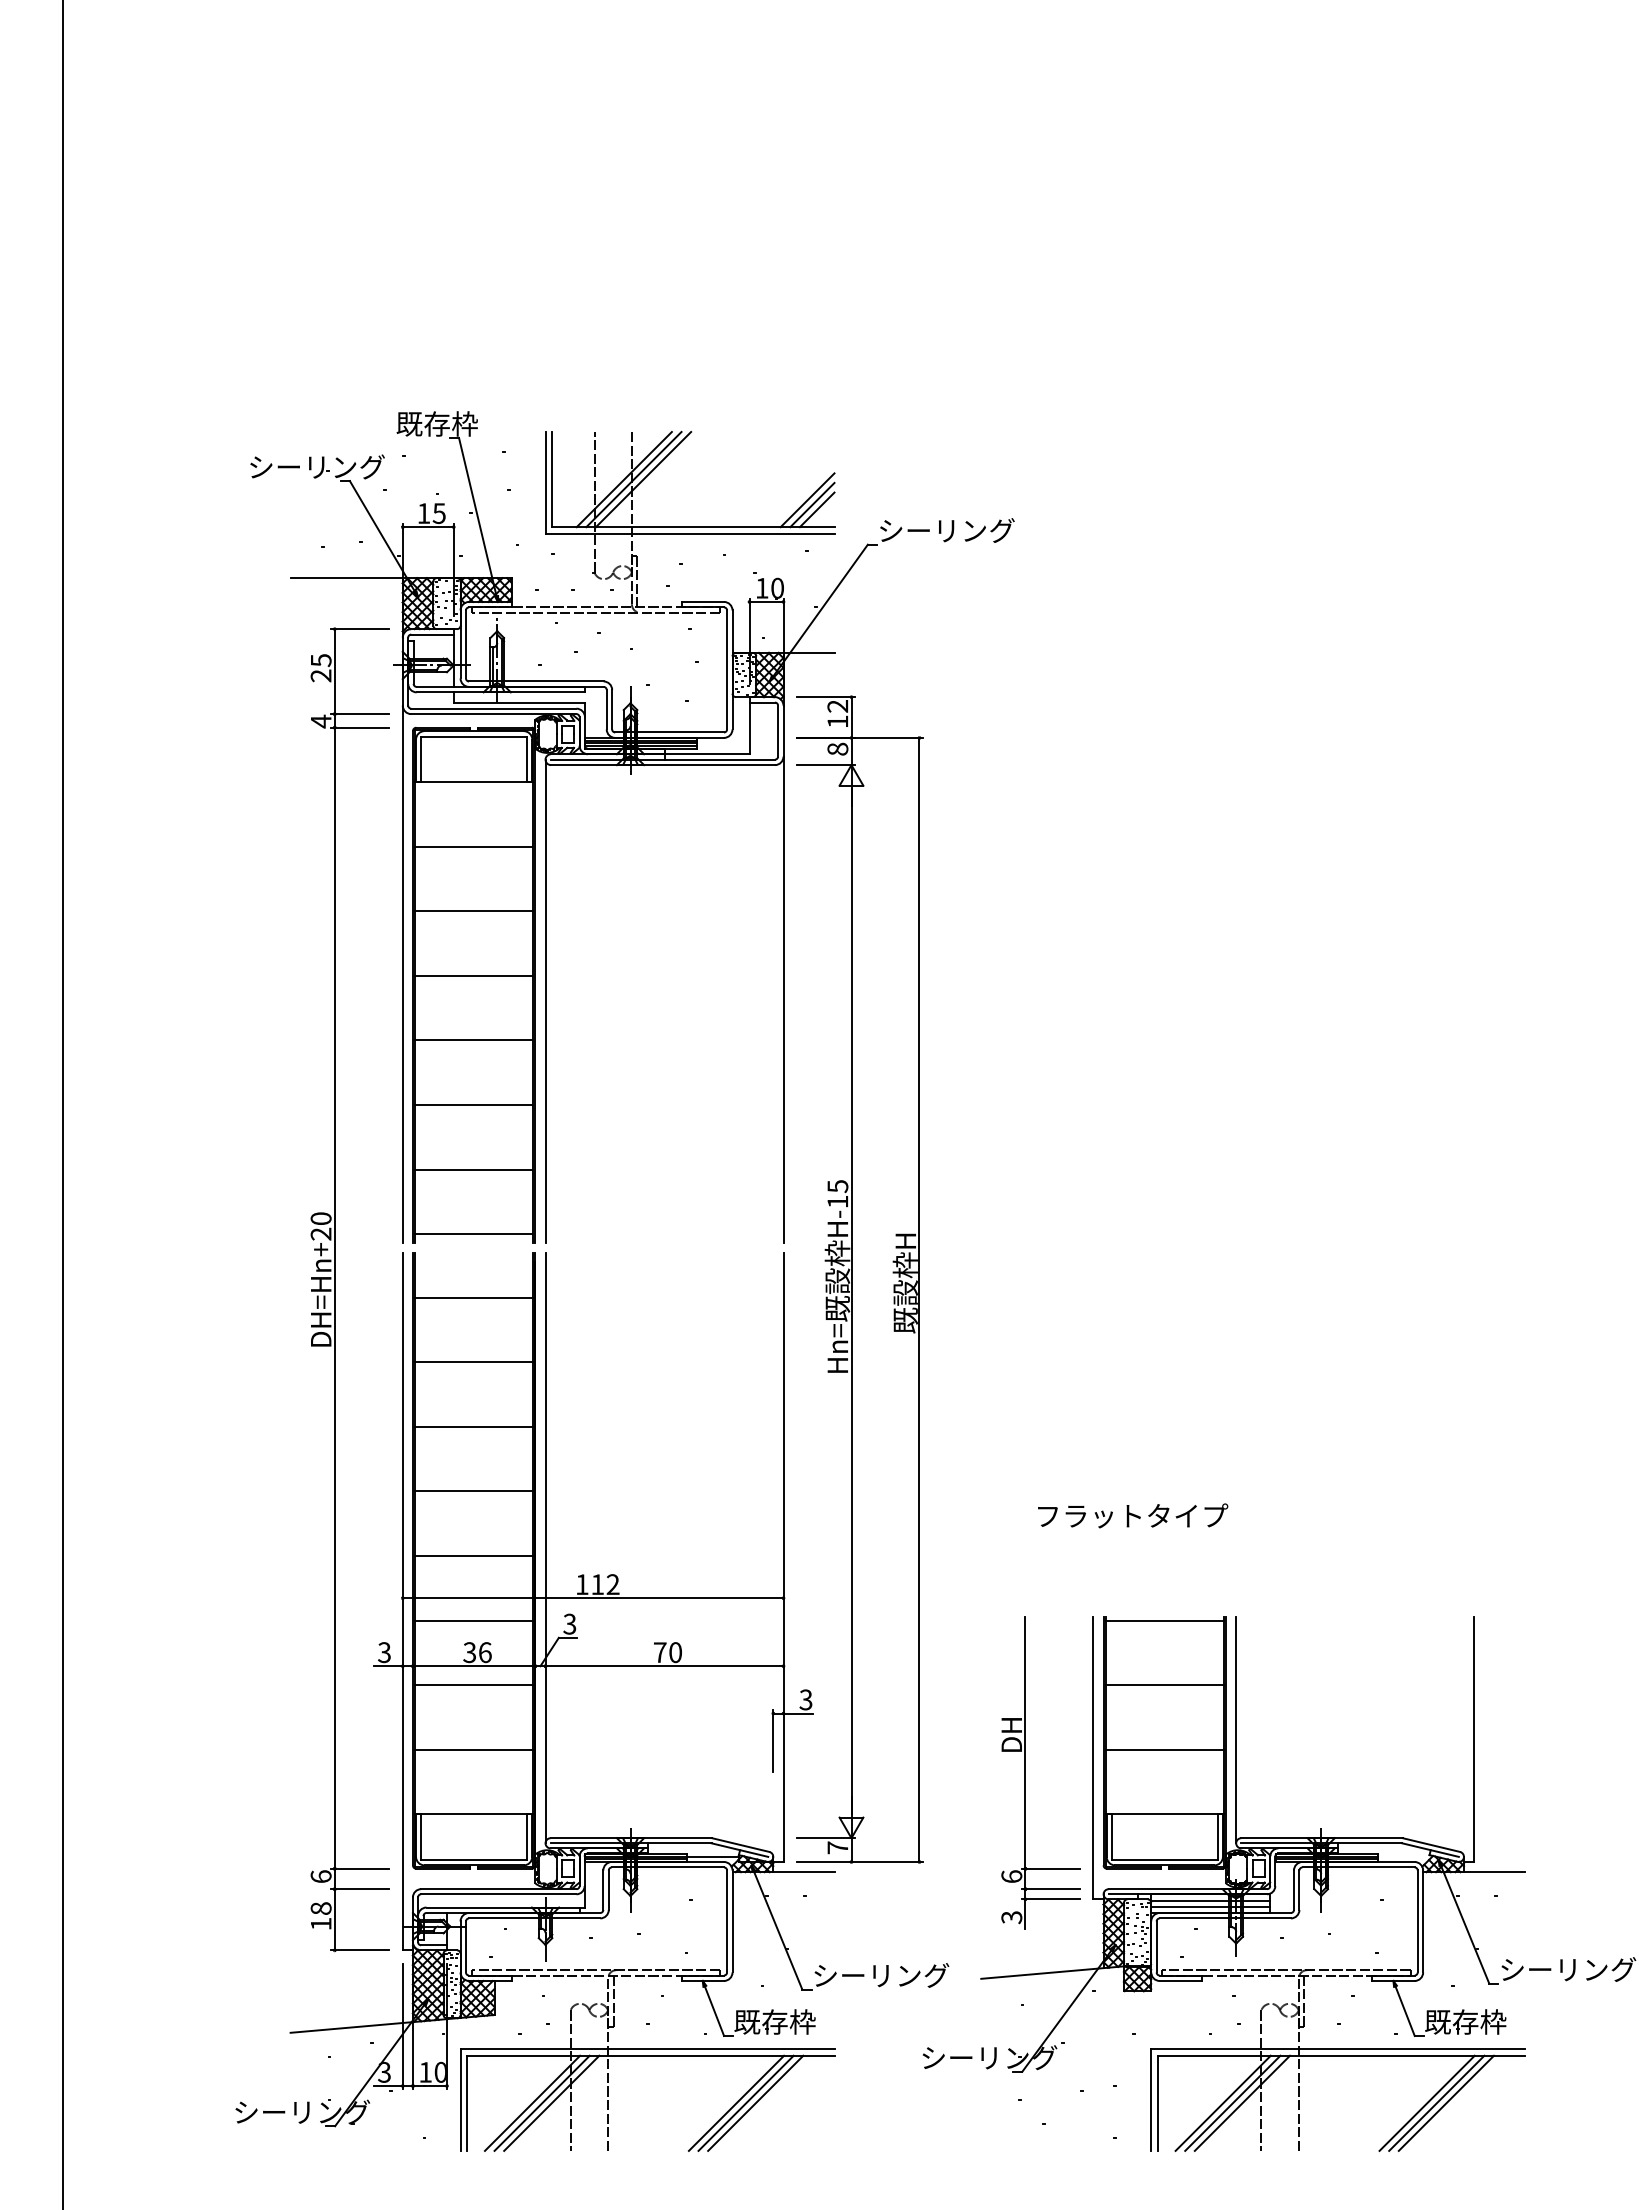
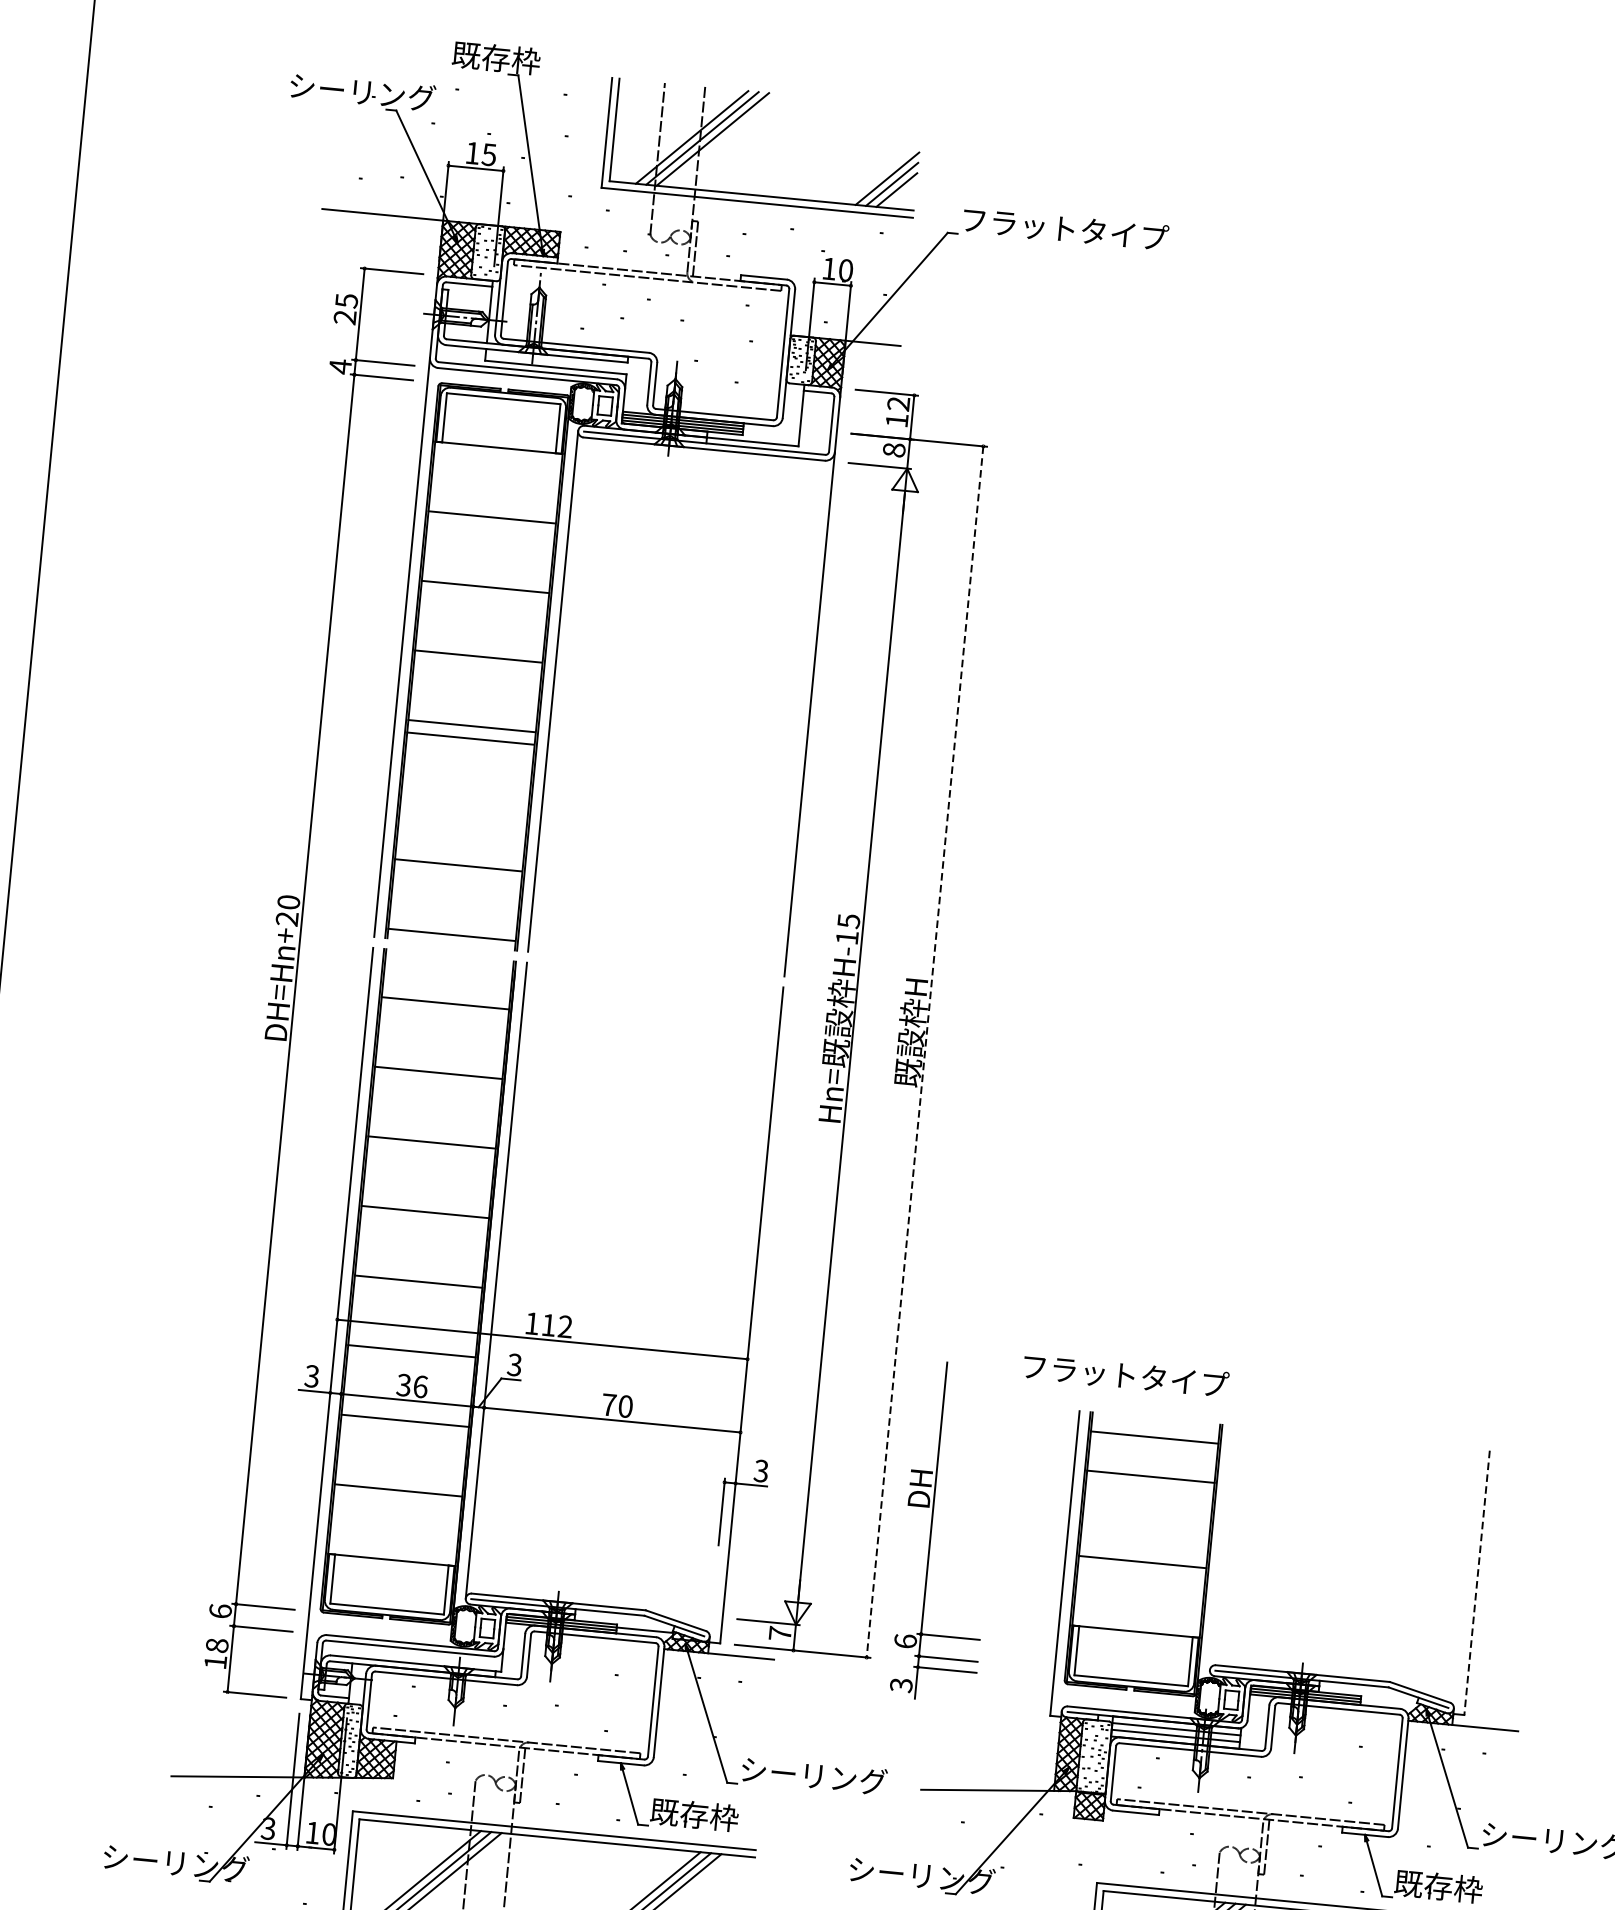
text: (975, 530) -> (1065, 228), シーリング -> フラットタイプ
line: (473, 1105) -> (470, 739), moved
line: (919, 1300) -> (924, 1052), solid -> dashed
text: (1133, 1515) -> (1126, 1375), moved
line: (1164, 1620) -> (1150, 1476), moved
line: (1164, 1685) -> (1154, 1437), moved
line: (1236, 1729) -> (1222, 1547), removed
line: (1474, 1739) -> (1477, 1583), solid -> dashed
part: (1025, 1772) -> (931, 1530), moved

